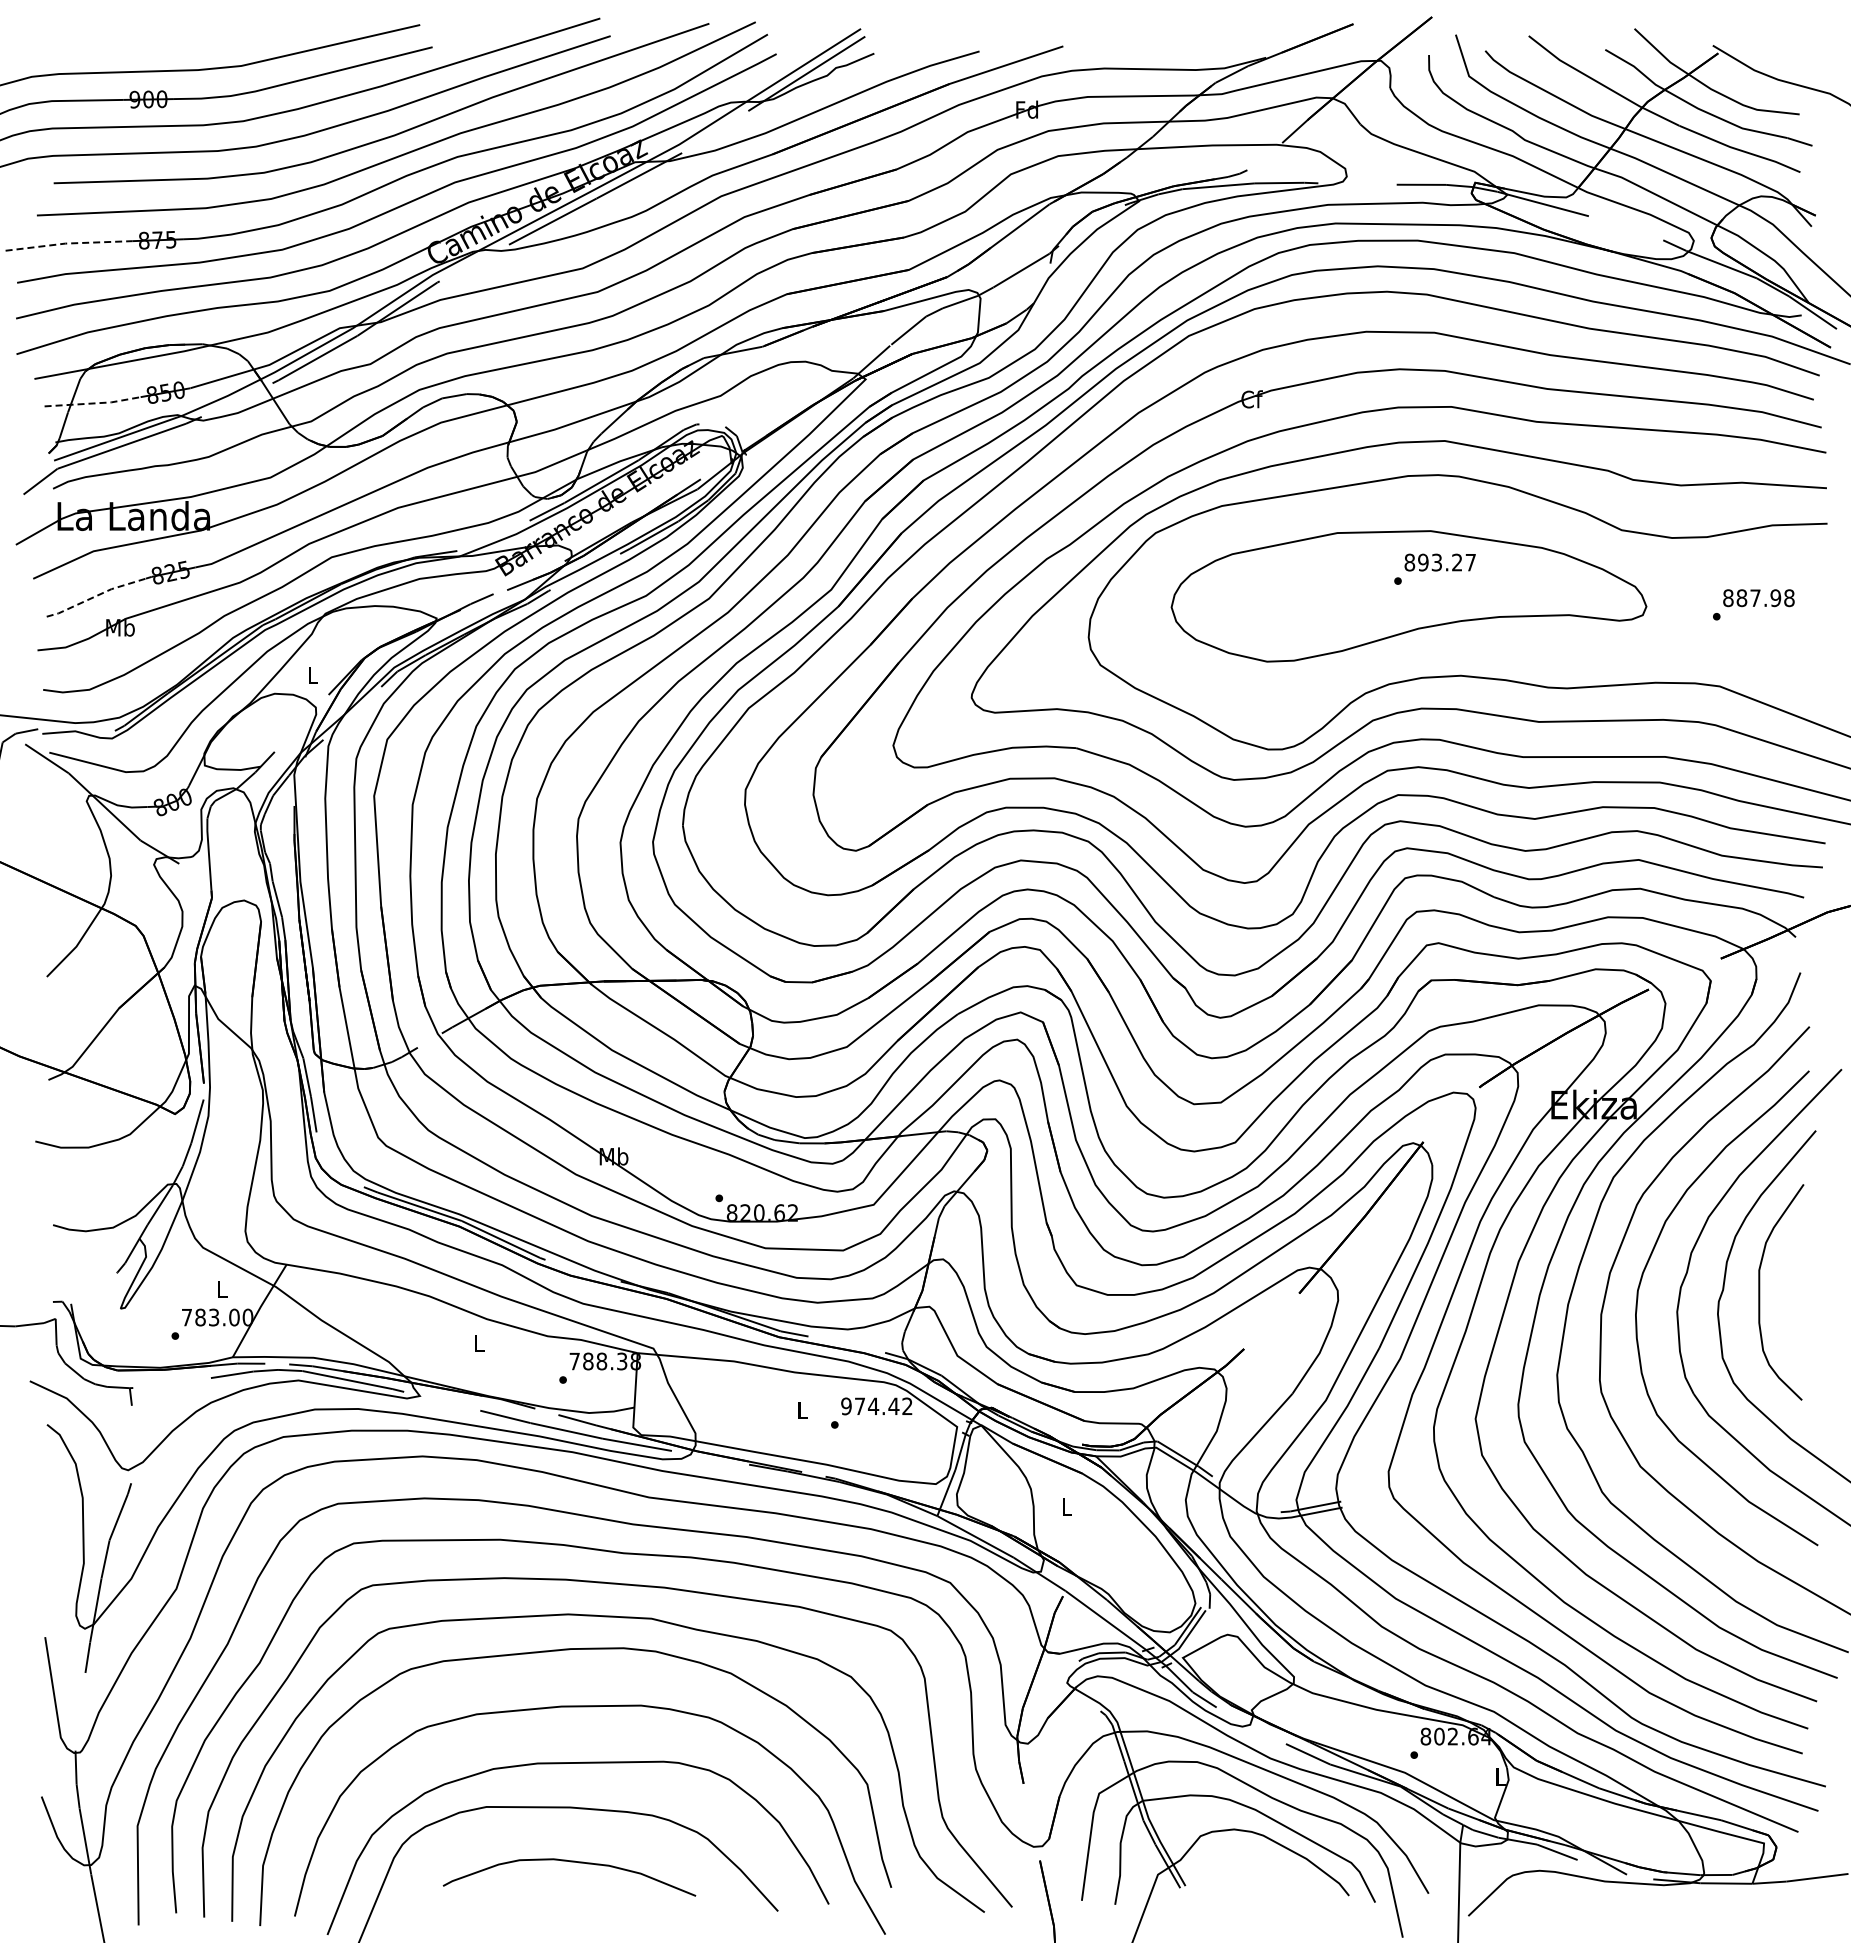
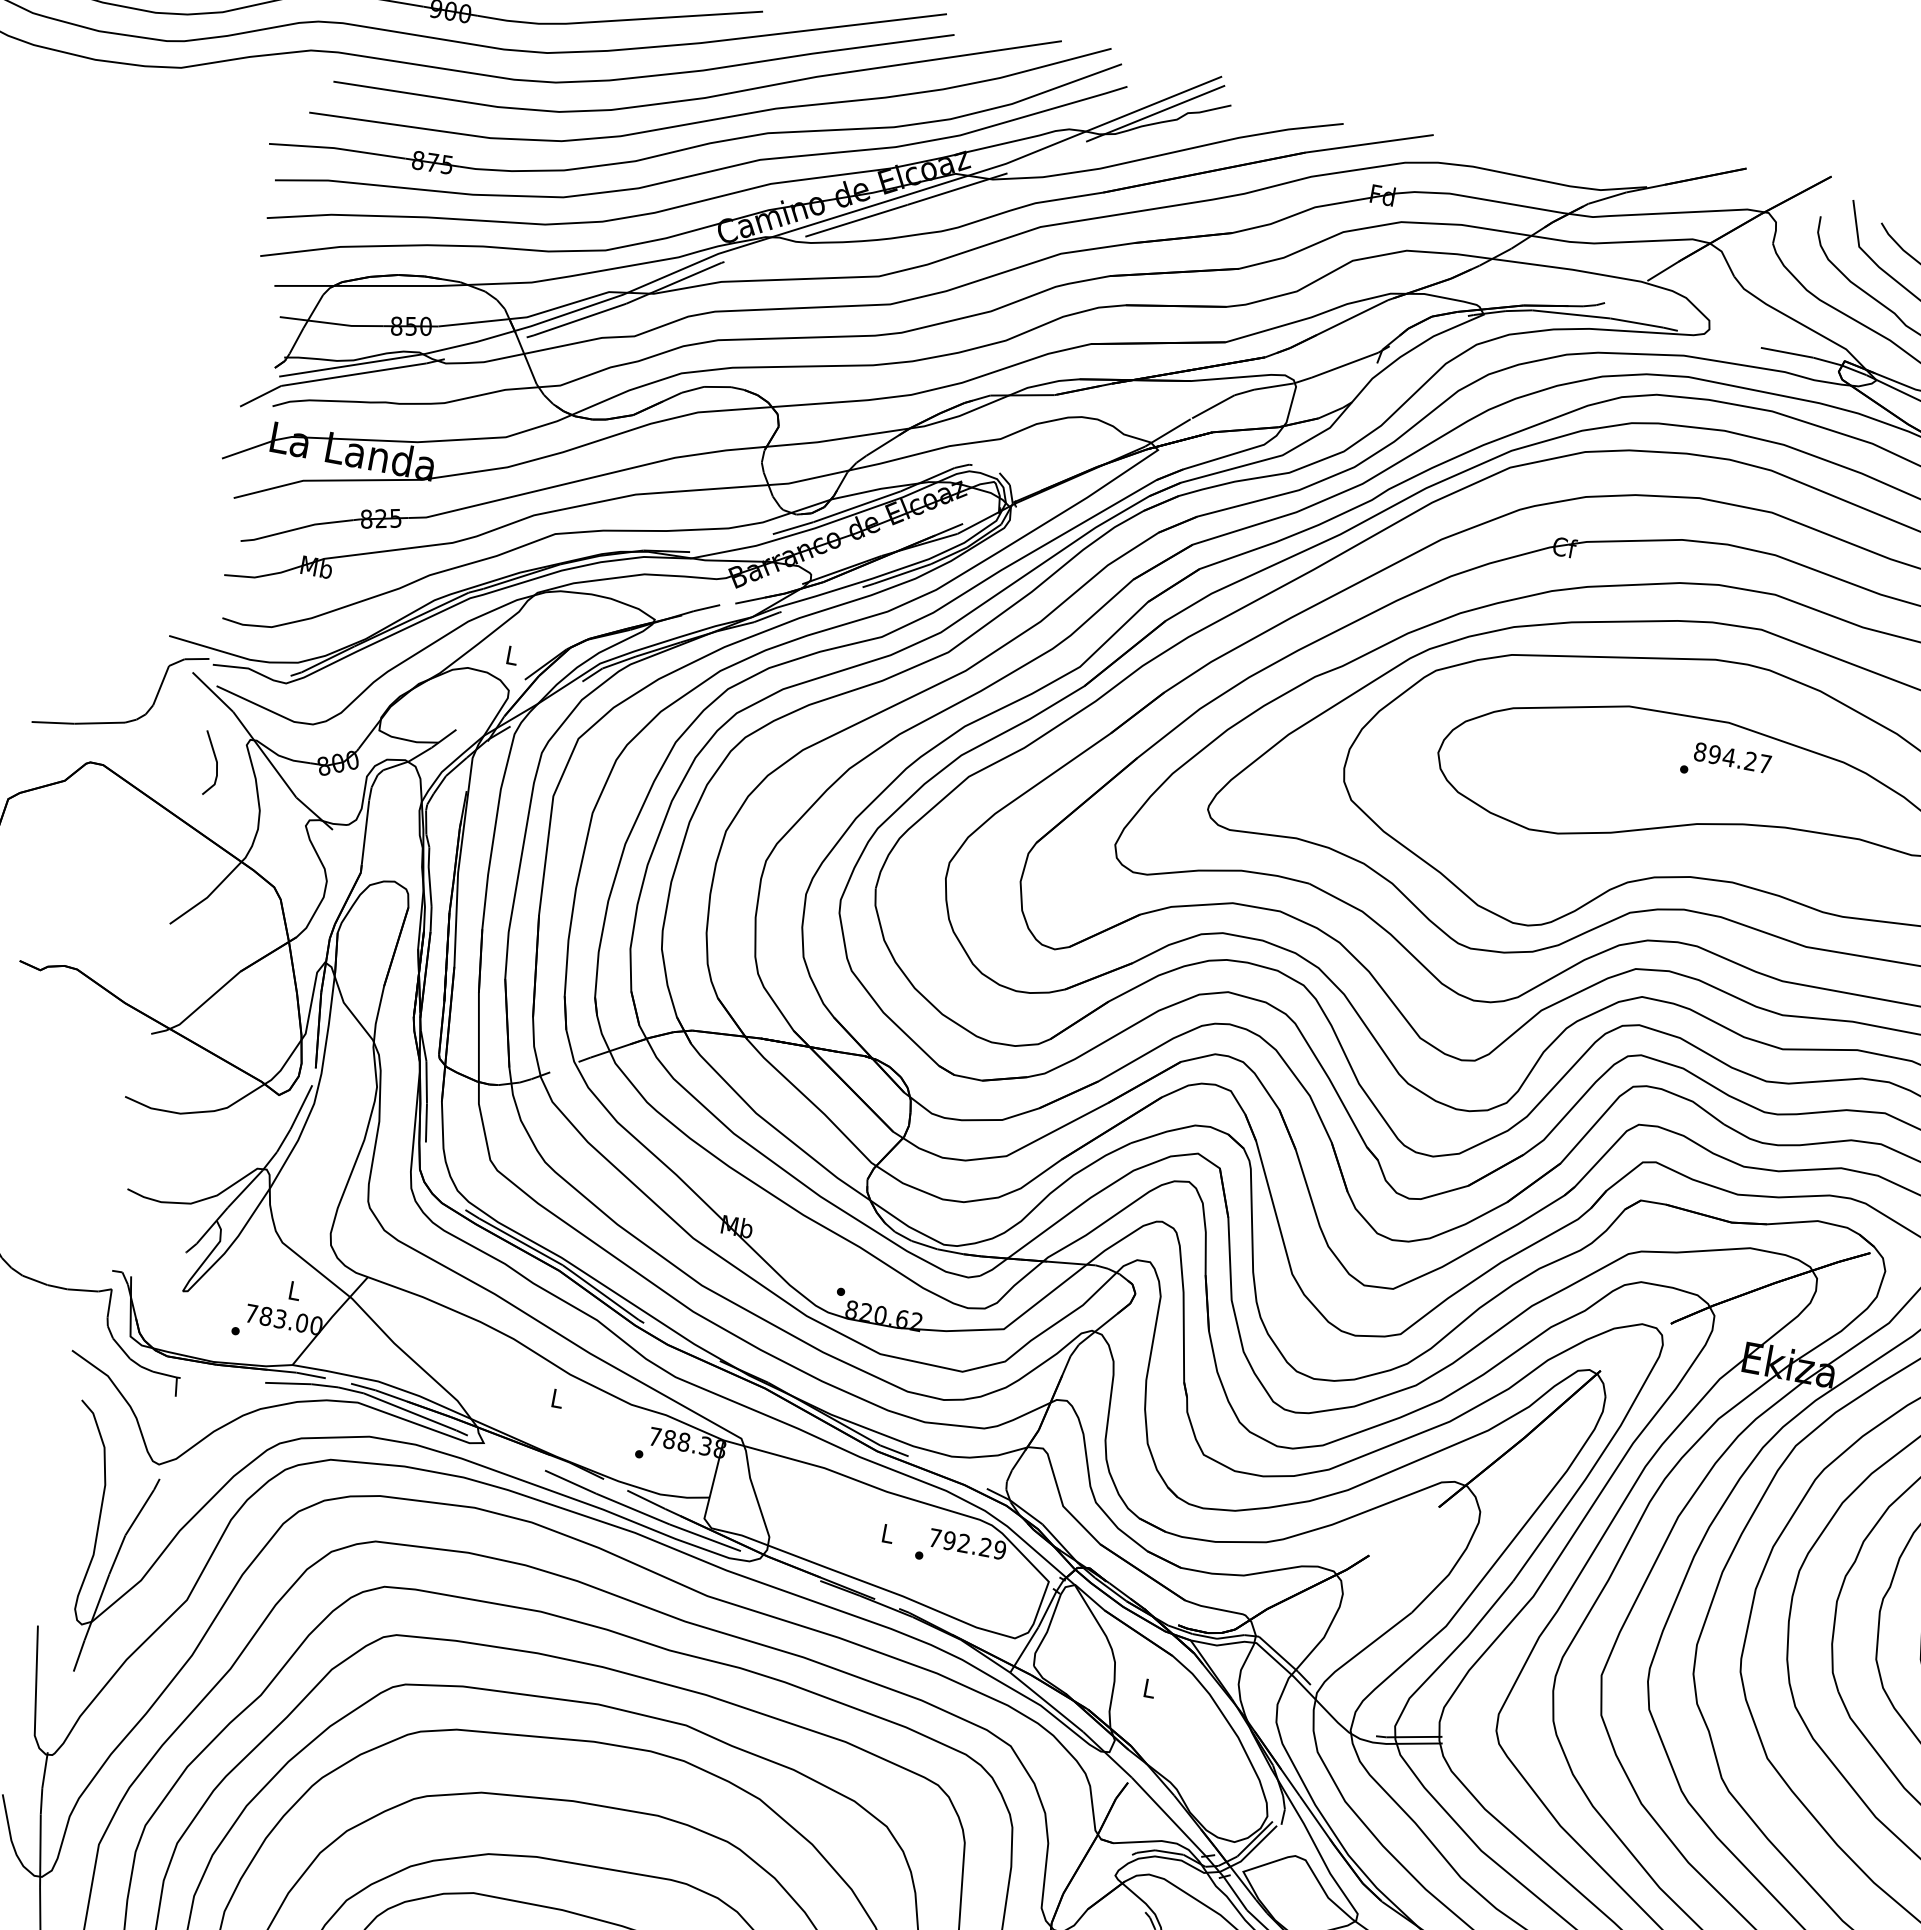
line: (68, 243) -> (337, 148), dashed -> solid
line: (93, 403) -> (332, 323), dashed -> solid
text: (1436, 562) -> (1728, 757), 893.27 -> 894.27
line: (96, 596) -> (297, 529), dashed -> solid
line: (61, 822) -> (215, 762), added
text: (876, 1406) -> (967, 1544), 974.42 -> 792.29

